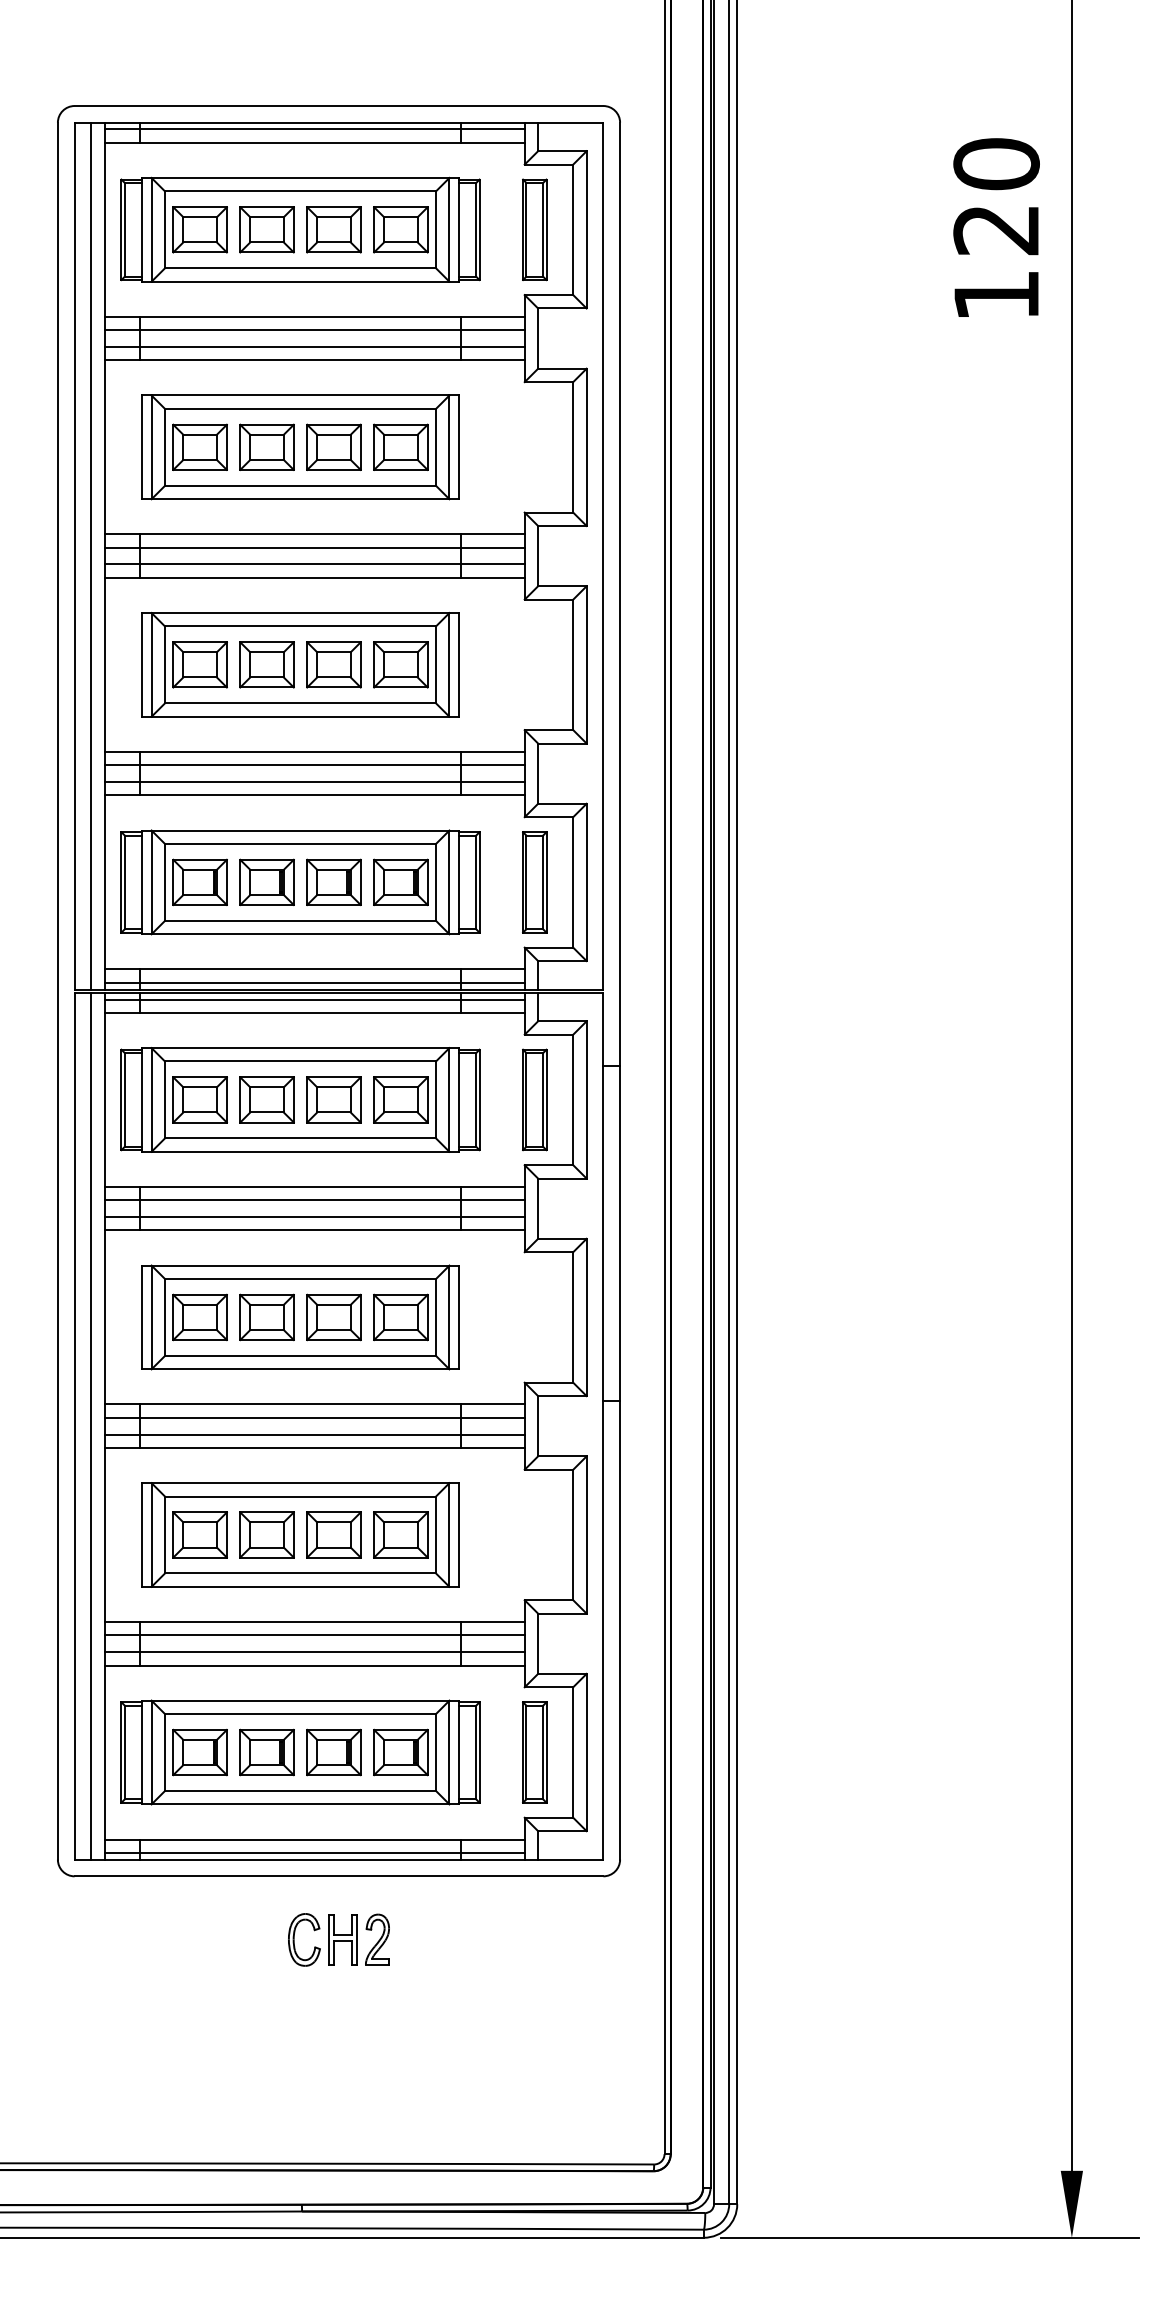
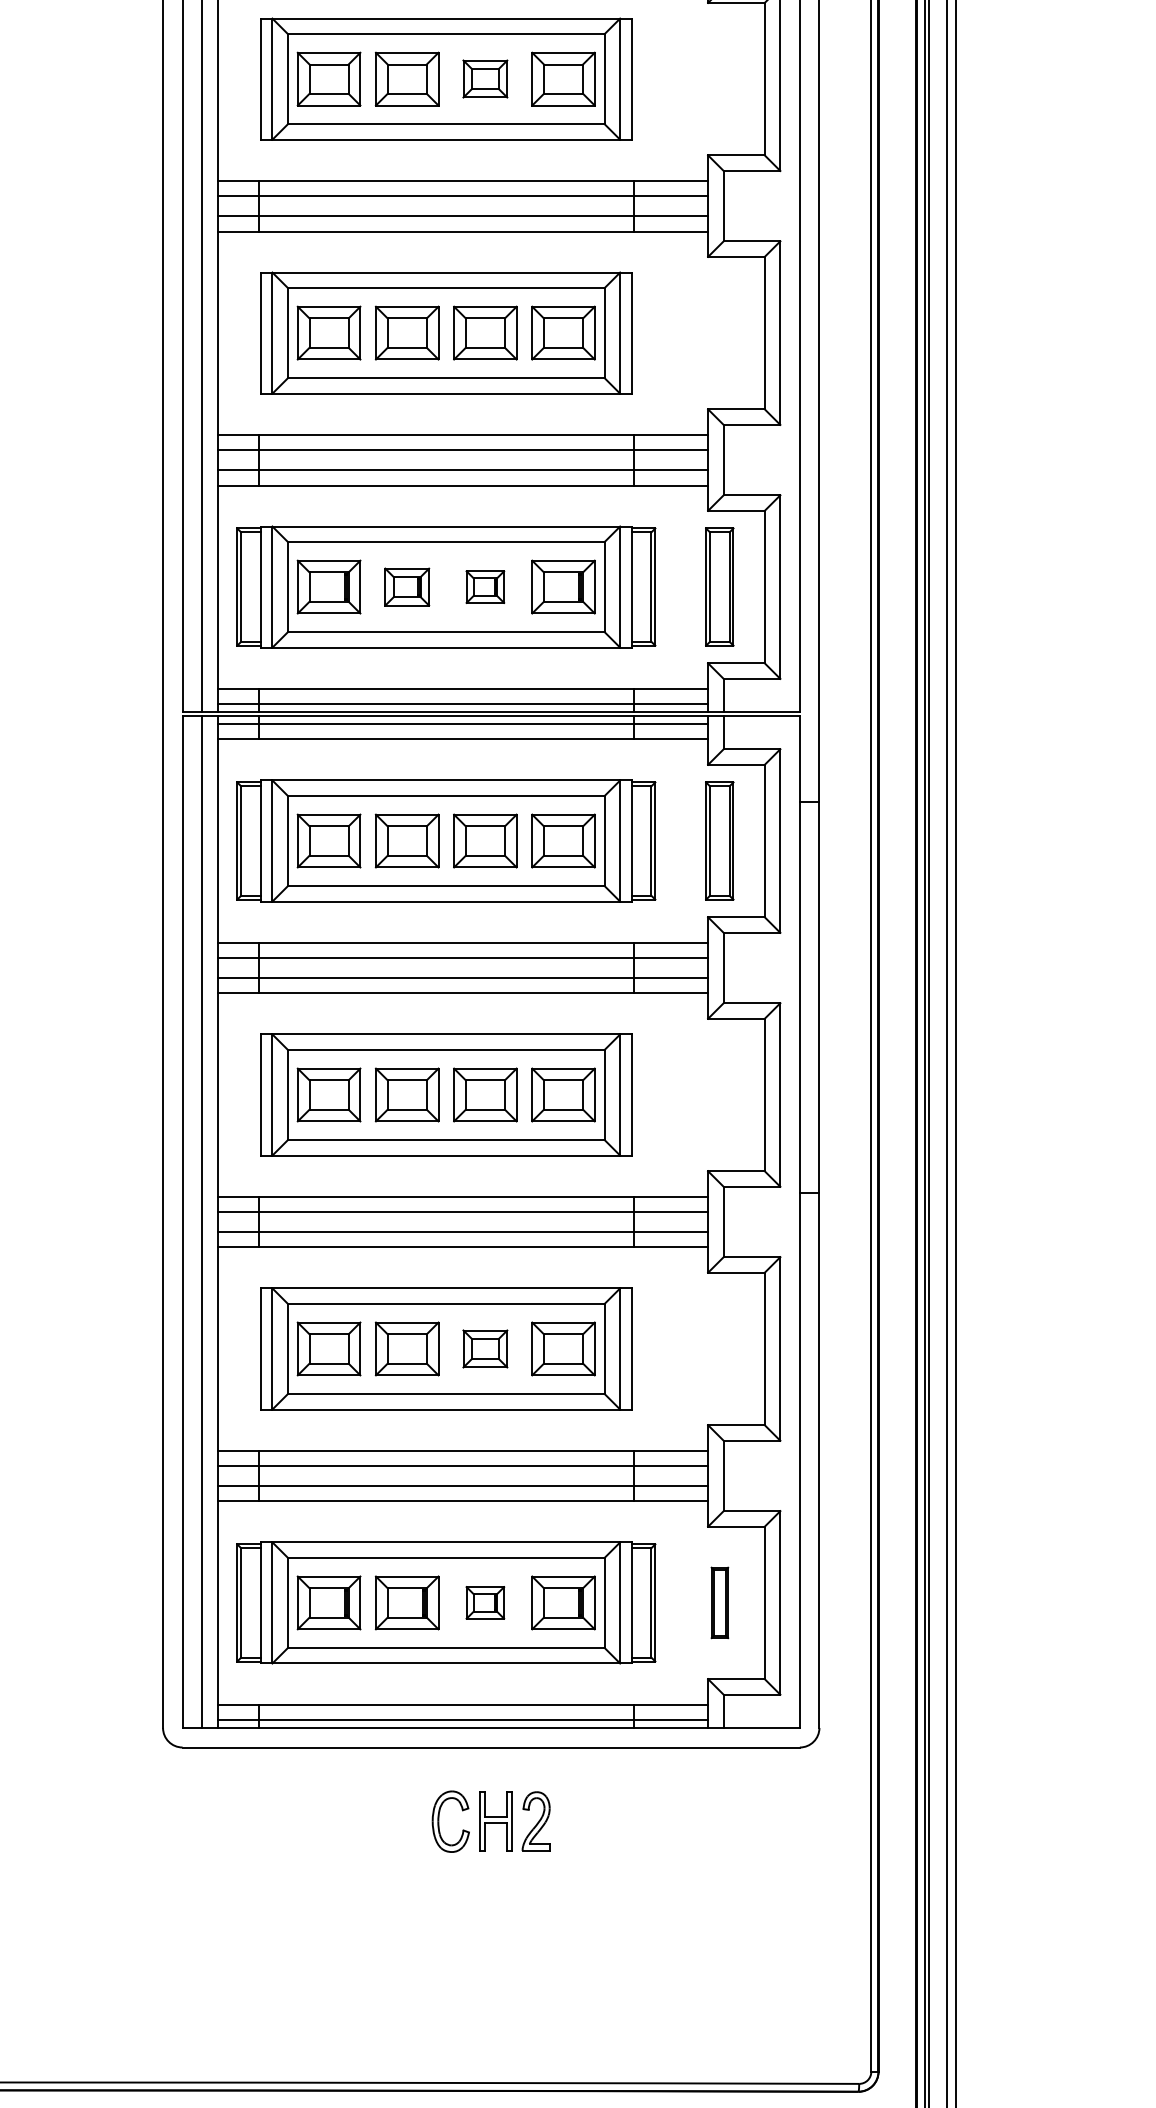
part: (333, 446) -> (484, 78), size x0.7
part: (266, 882) -> (406, 587), size x0.7
part: (333, 882) -> (484, 587), size x0.6
part: (333, 1534) -> (484, 1348), size x0.7
part: (333, 1752) -> (484, 1602), size x0.6
part: (534, 1752) -> (719, 1602), size x0.6

